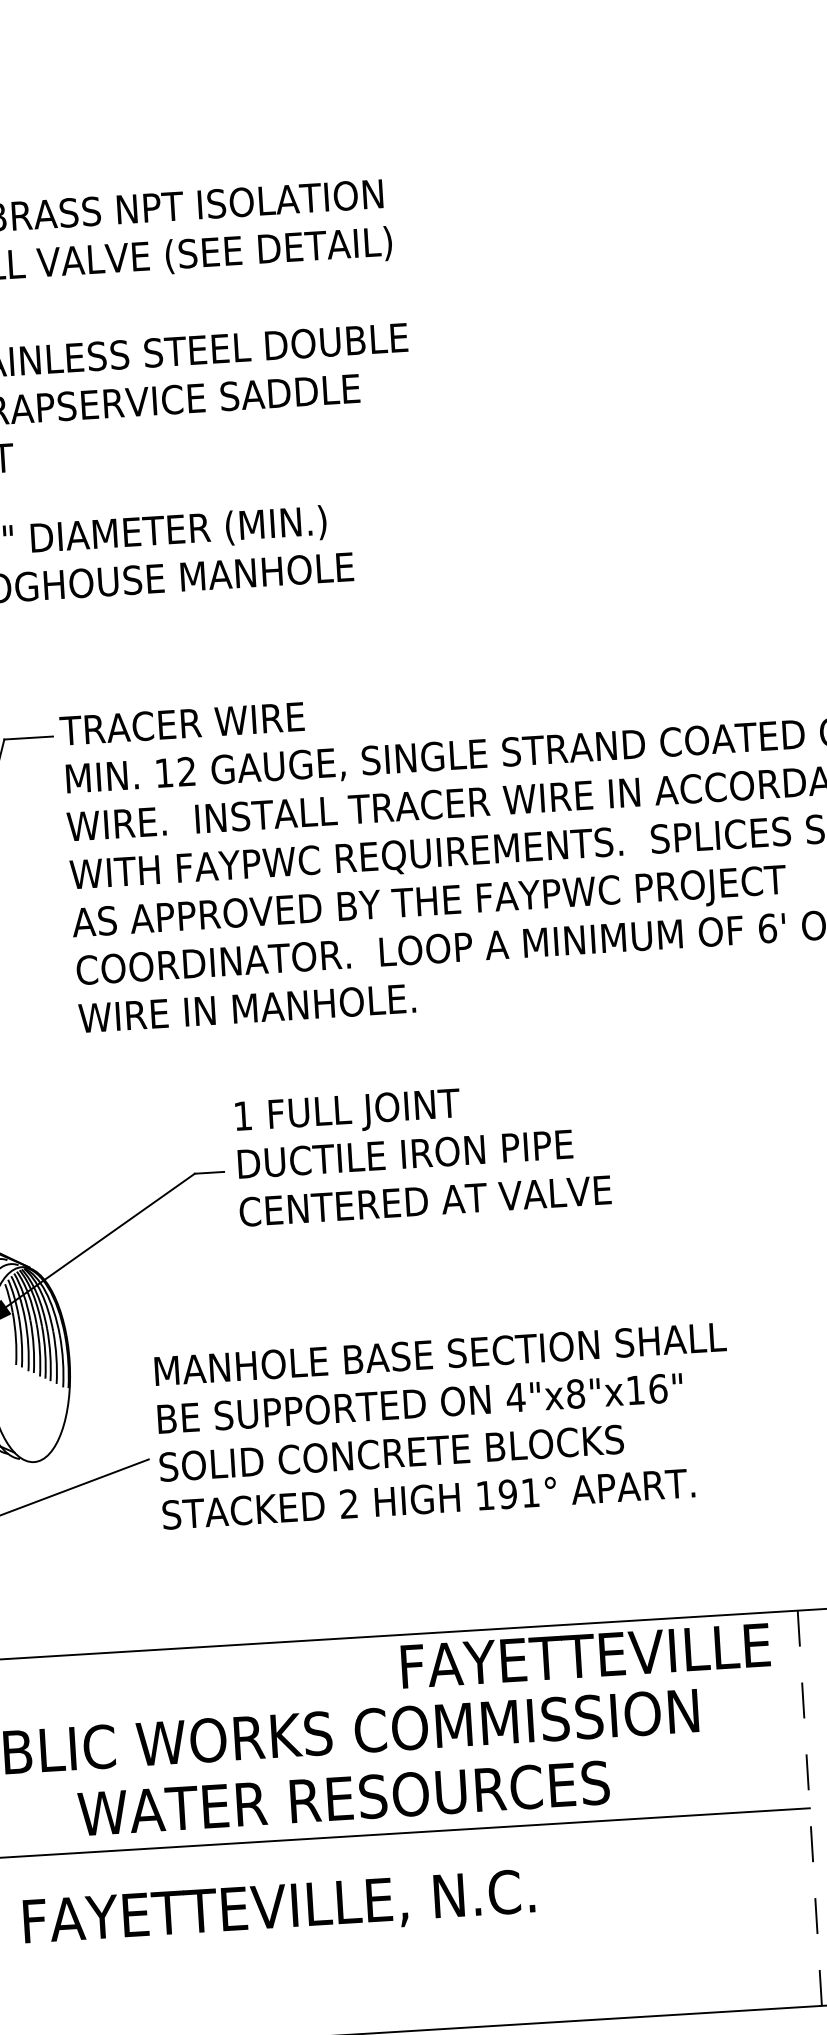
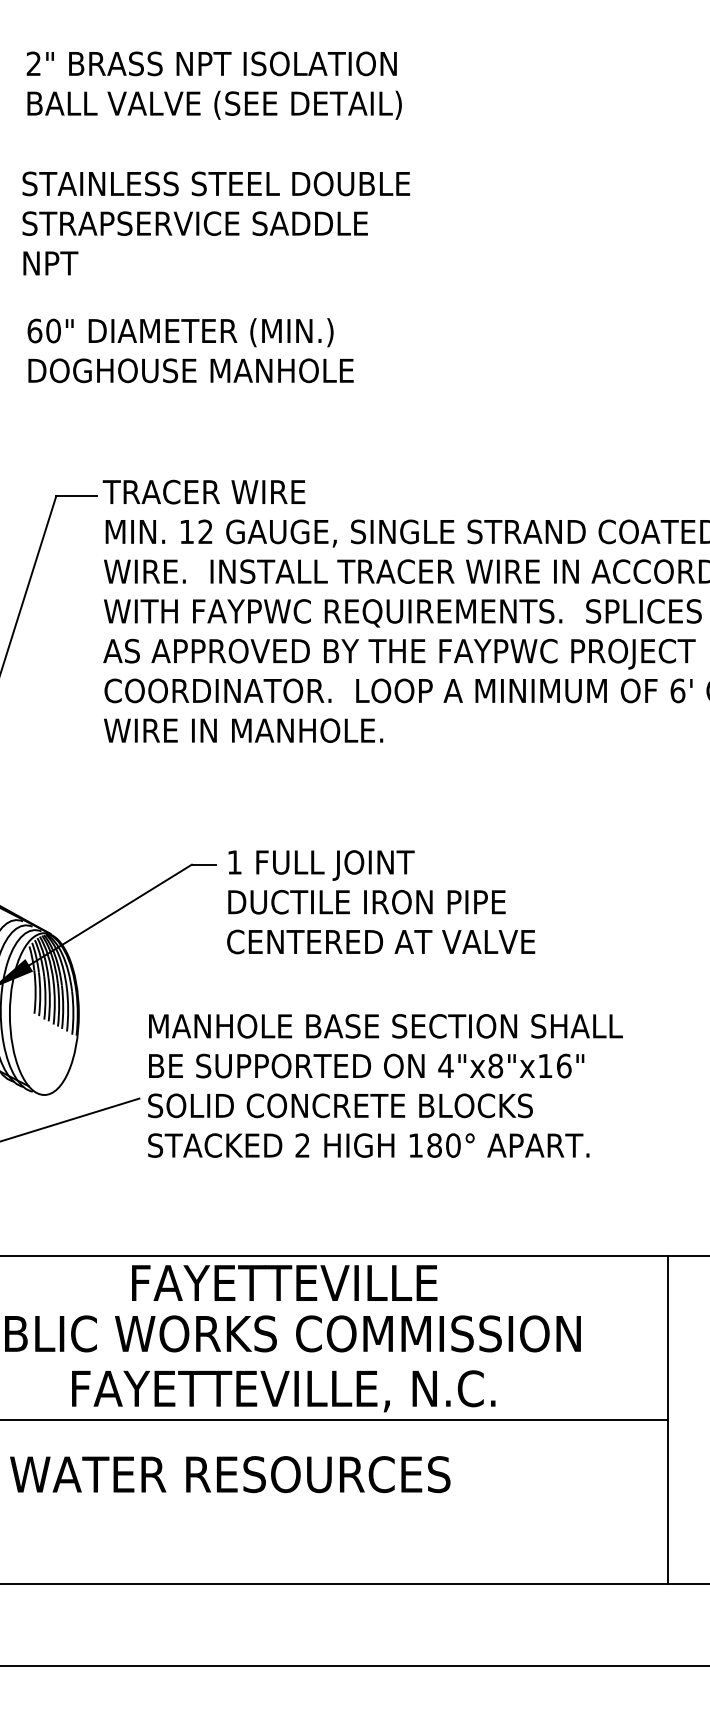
text: (422, 1153) -> (381, 902), moved
text: (518, 1493) -> (443, 1145), 191° -> 180°
text: (585, 1655) -> (284, 1282), moved
text: (344, 1801) -> (283, 1391), WATER RESOURCES -> FAYETTEVILLE, N.C.
line: (810, 1808) -> (668, 1420), dashed -> solid
text: (286, 1909) -> (230, 1477), FAYETTEVILLE, N.C. -> WATER RESOURCES

